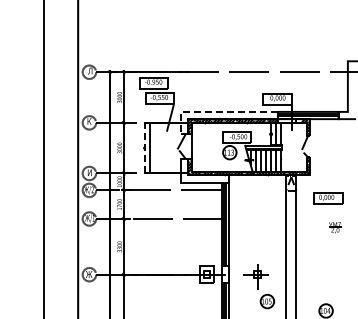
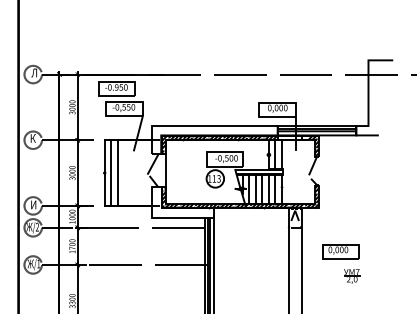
line: (217, 111) -> (199, 125), dashed -> solid
line: (144, 147) -> (104, 172), dashed -> solid
line: (154, 147) -> (117, 172), added
part: (328, 198) -> (340, 251), moved

